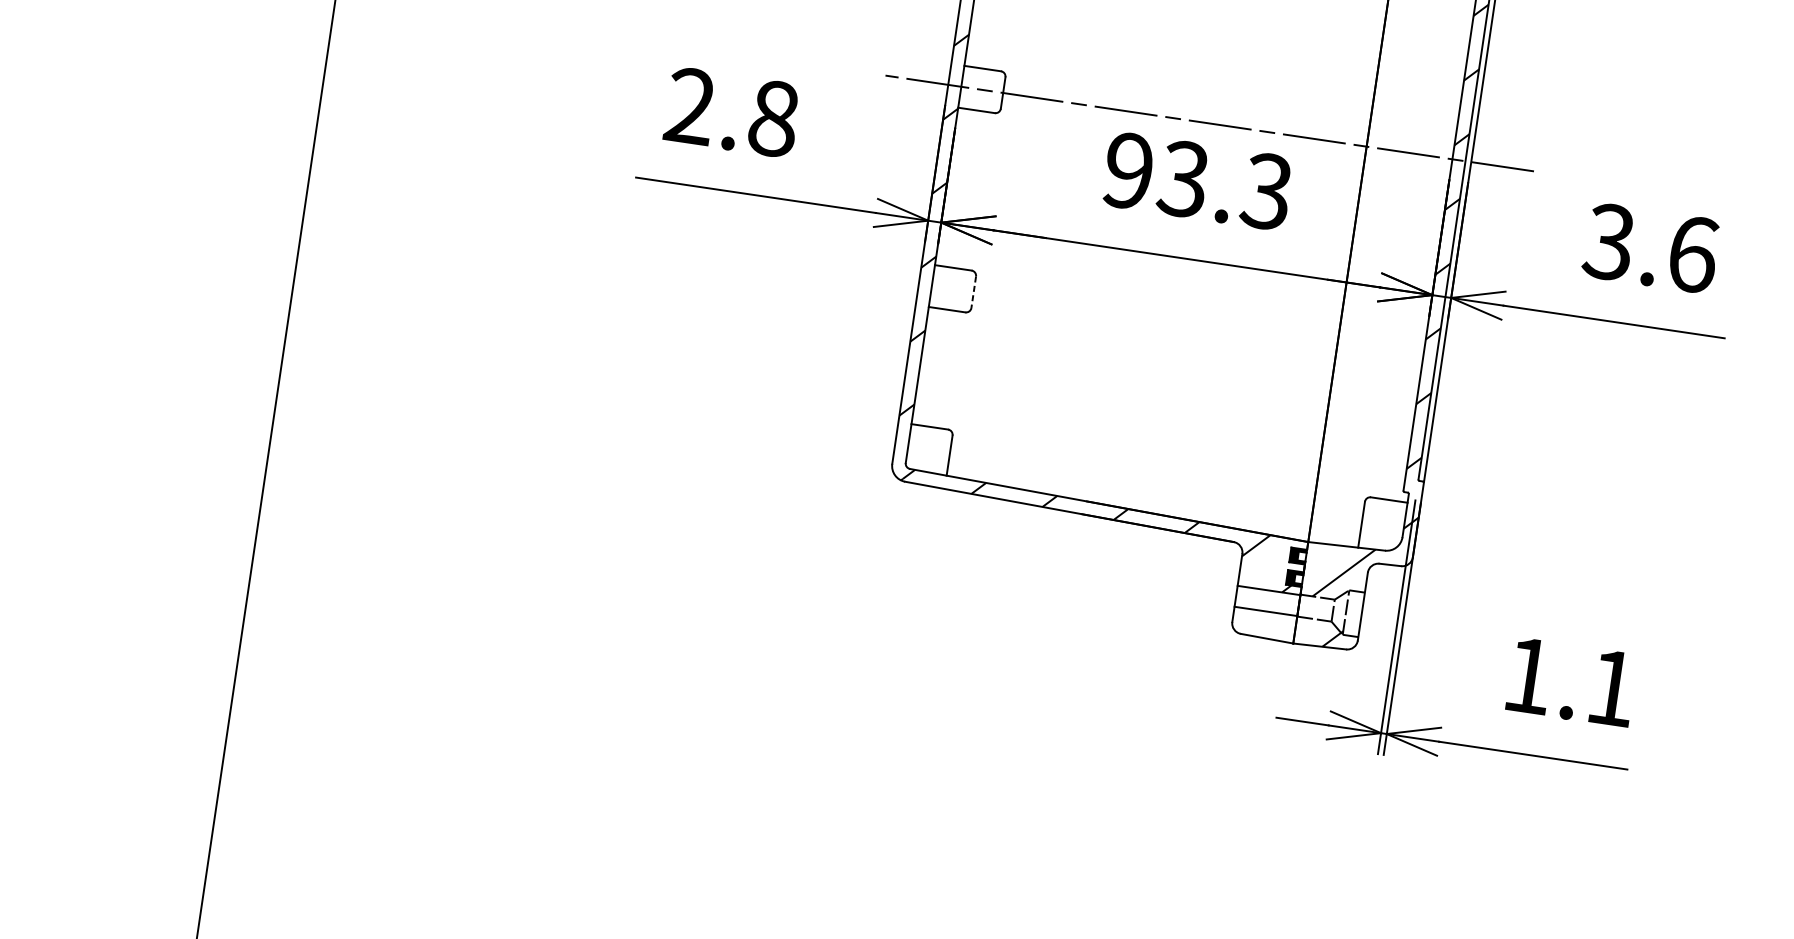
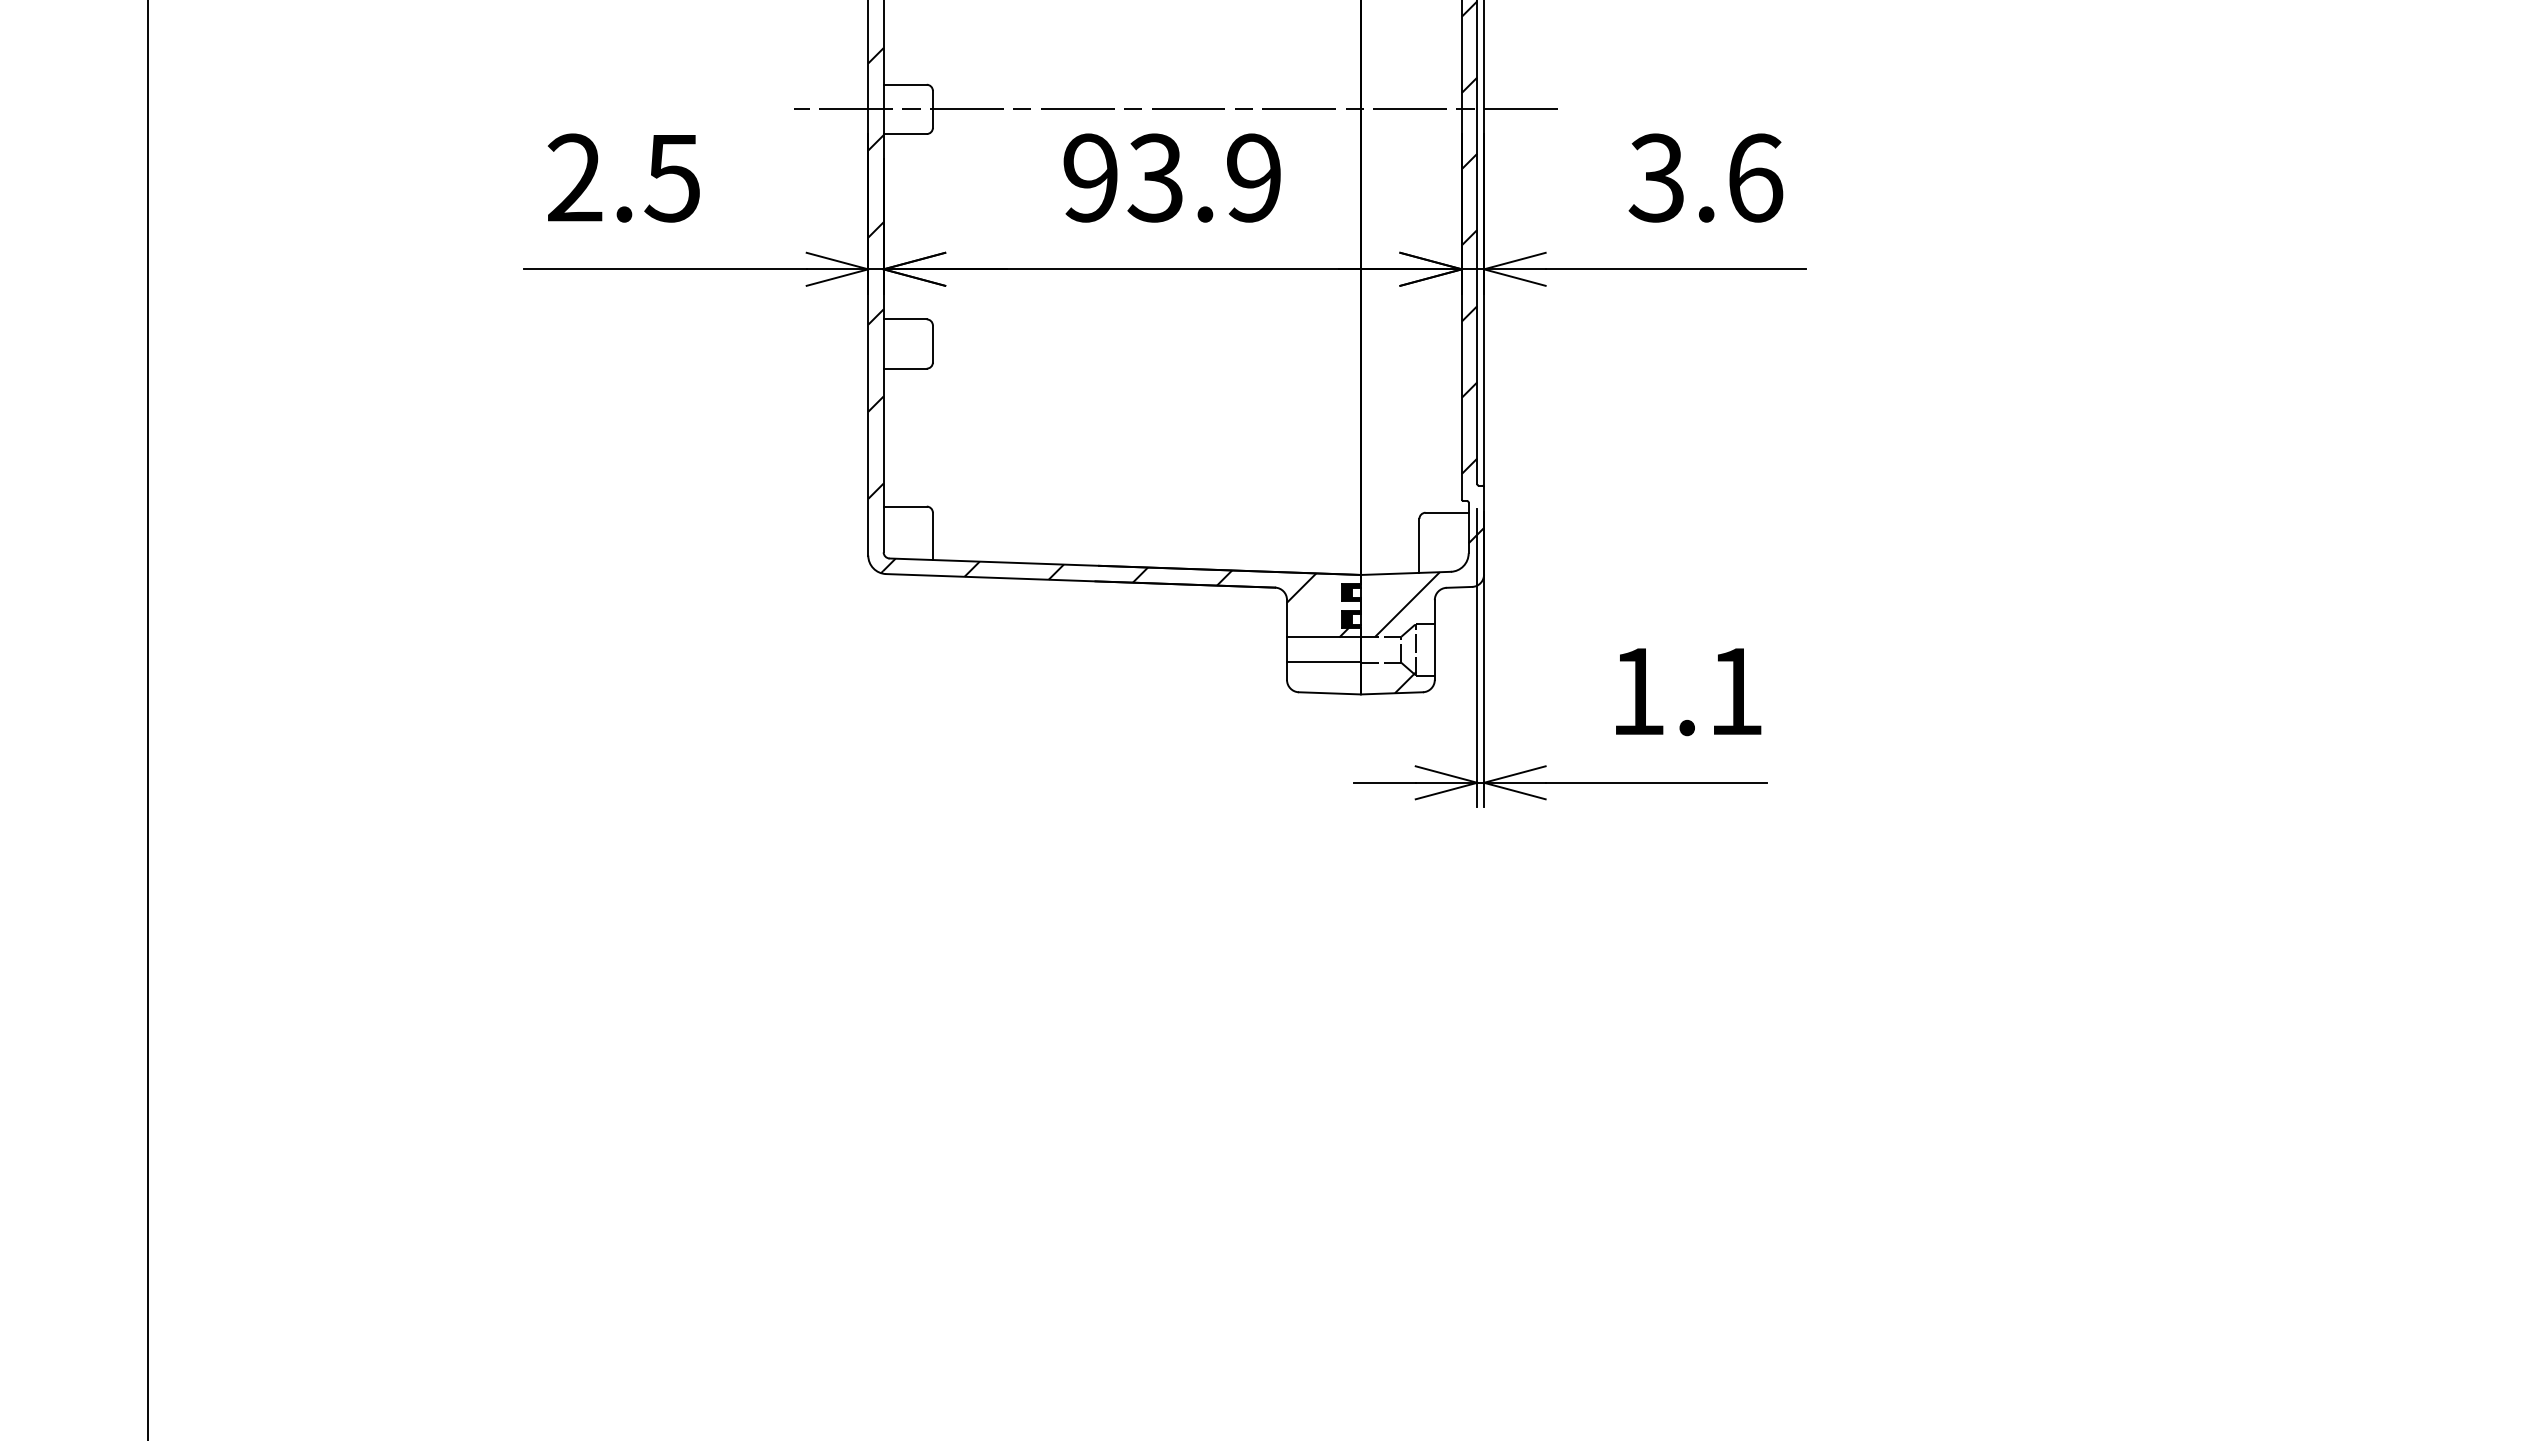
text: (773, 118) -> (672, 177), 2.8 -> 2.5
text: (1266, 190) -> (1252, 177), 93.3 -> 93.9
line: (973, 292) -> (932, 344), dashed -> solid

